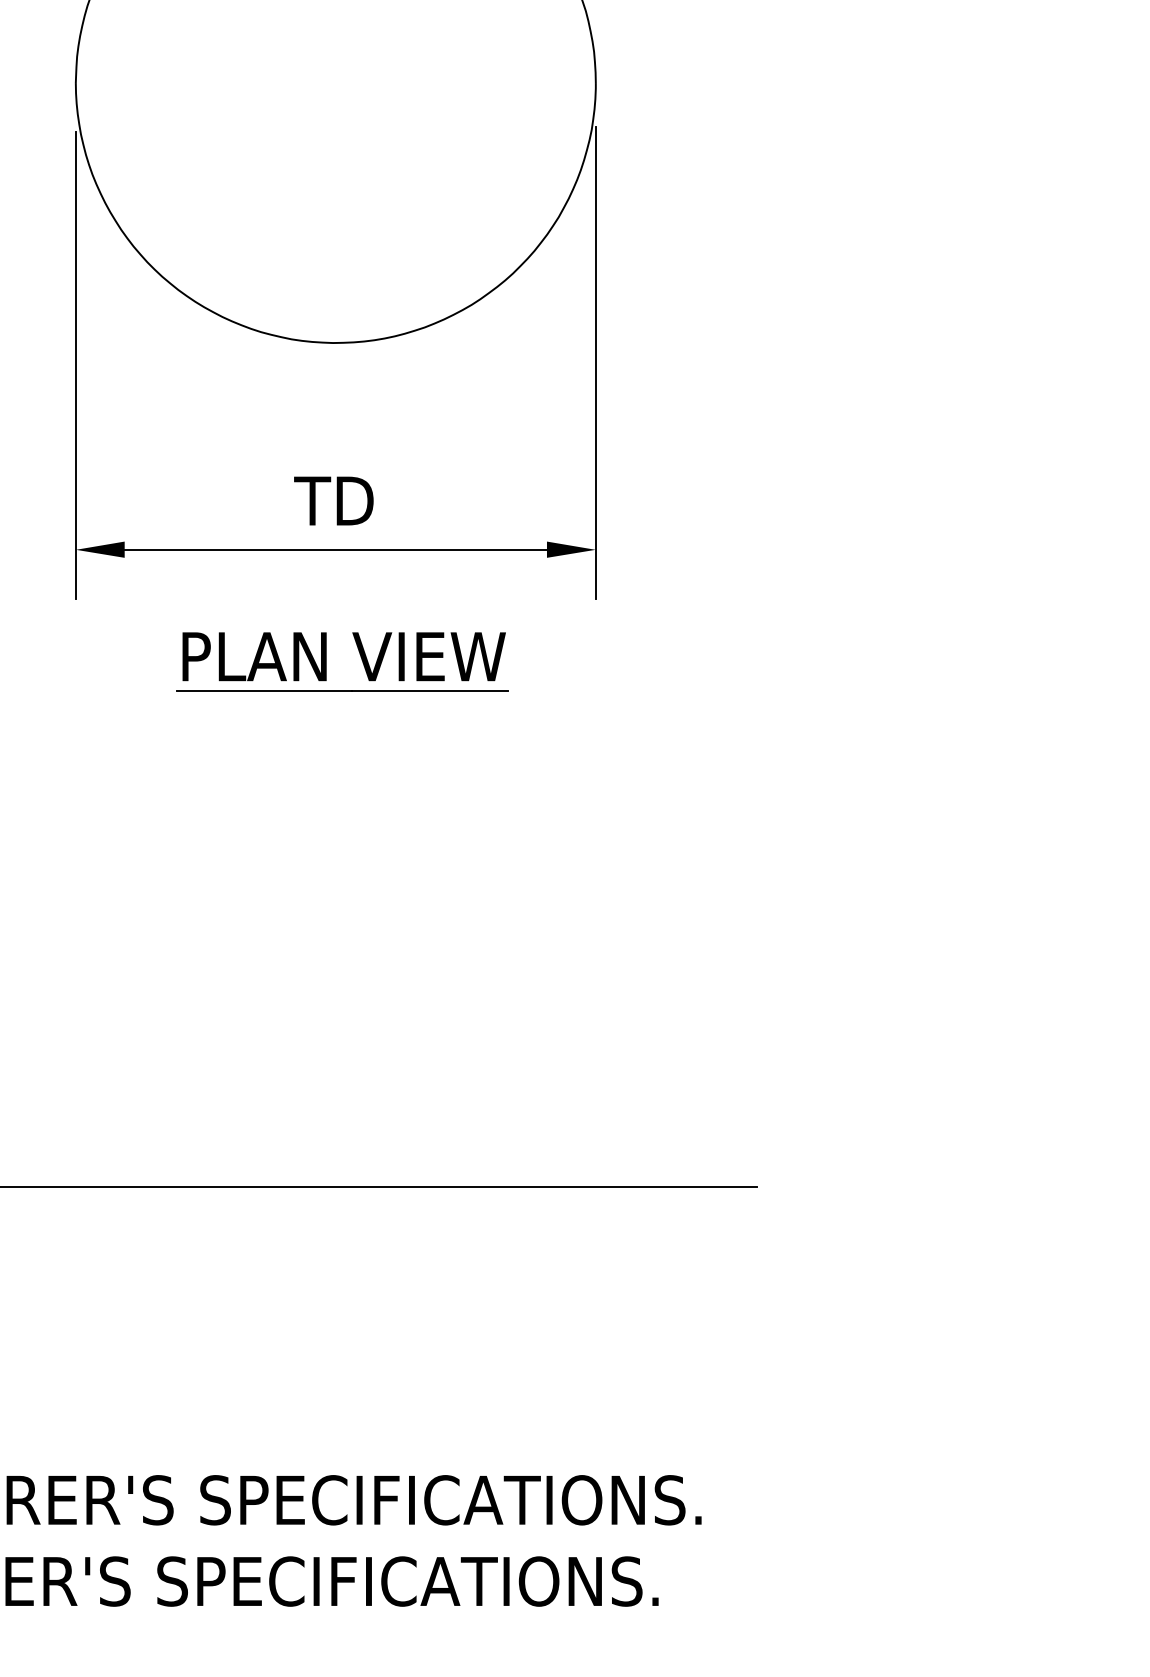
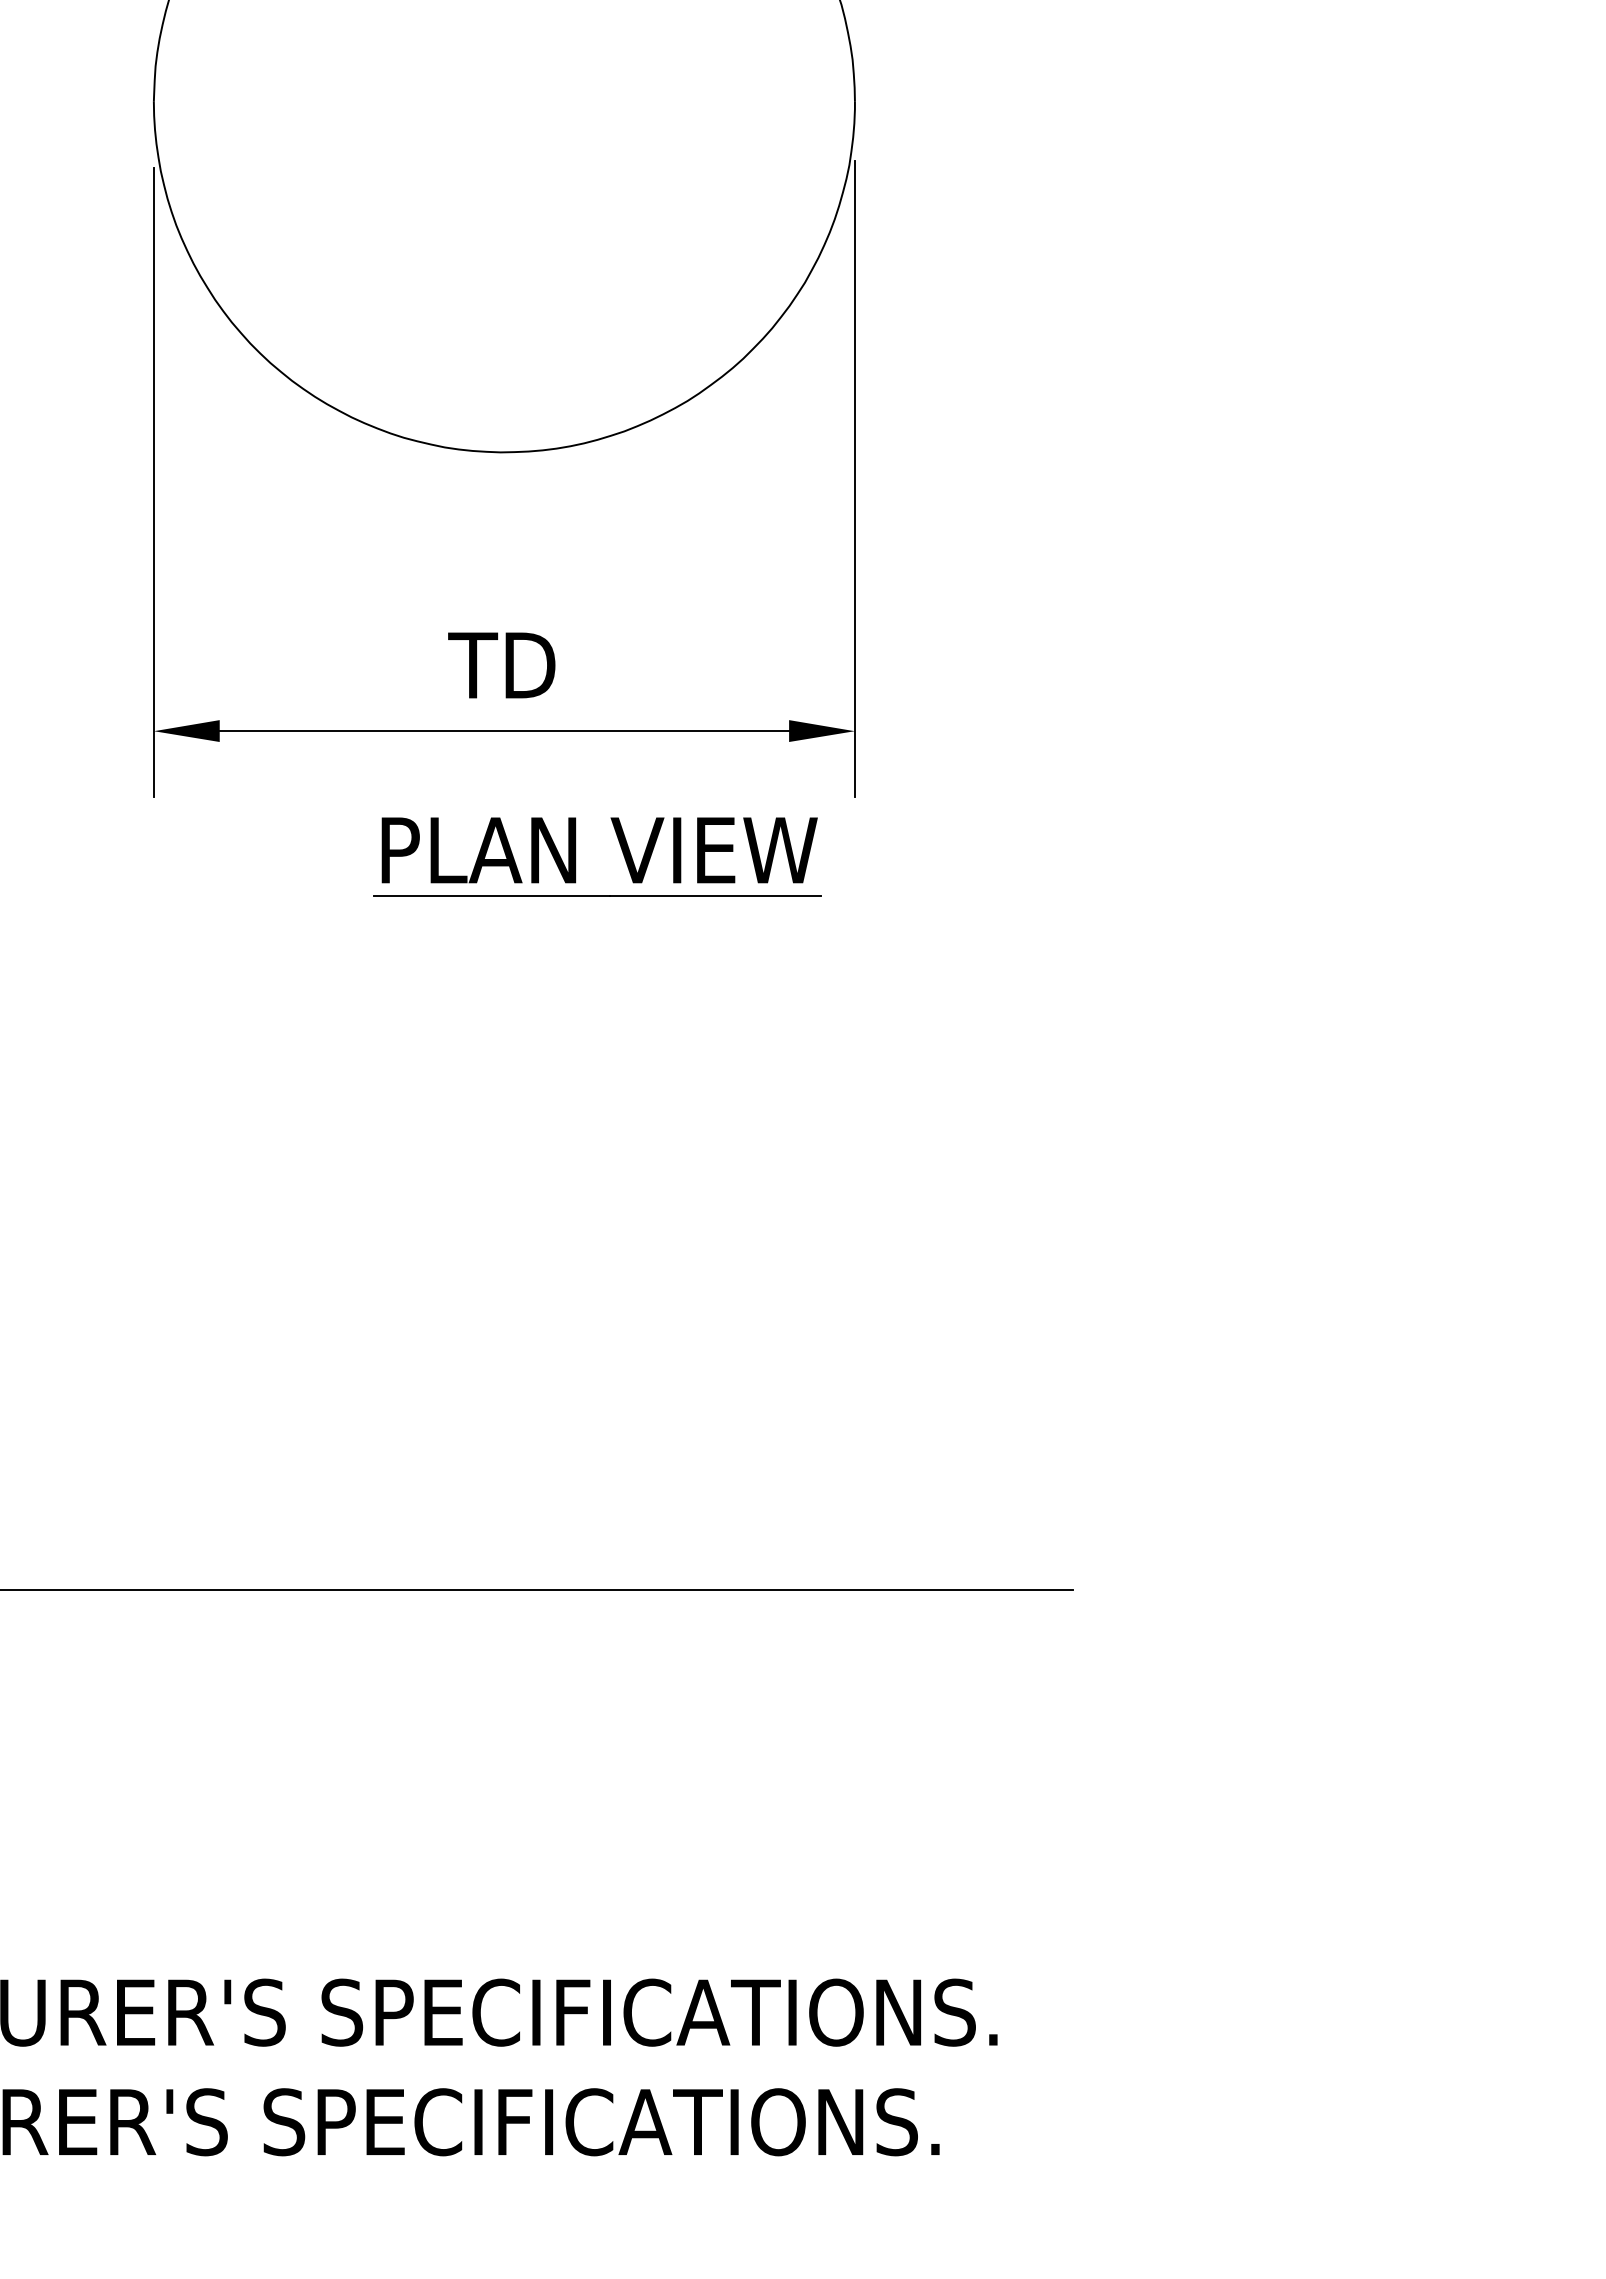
part: (326, 661) -> (576, 856), moved

